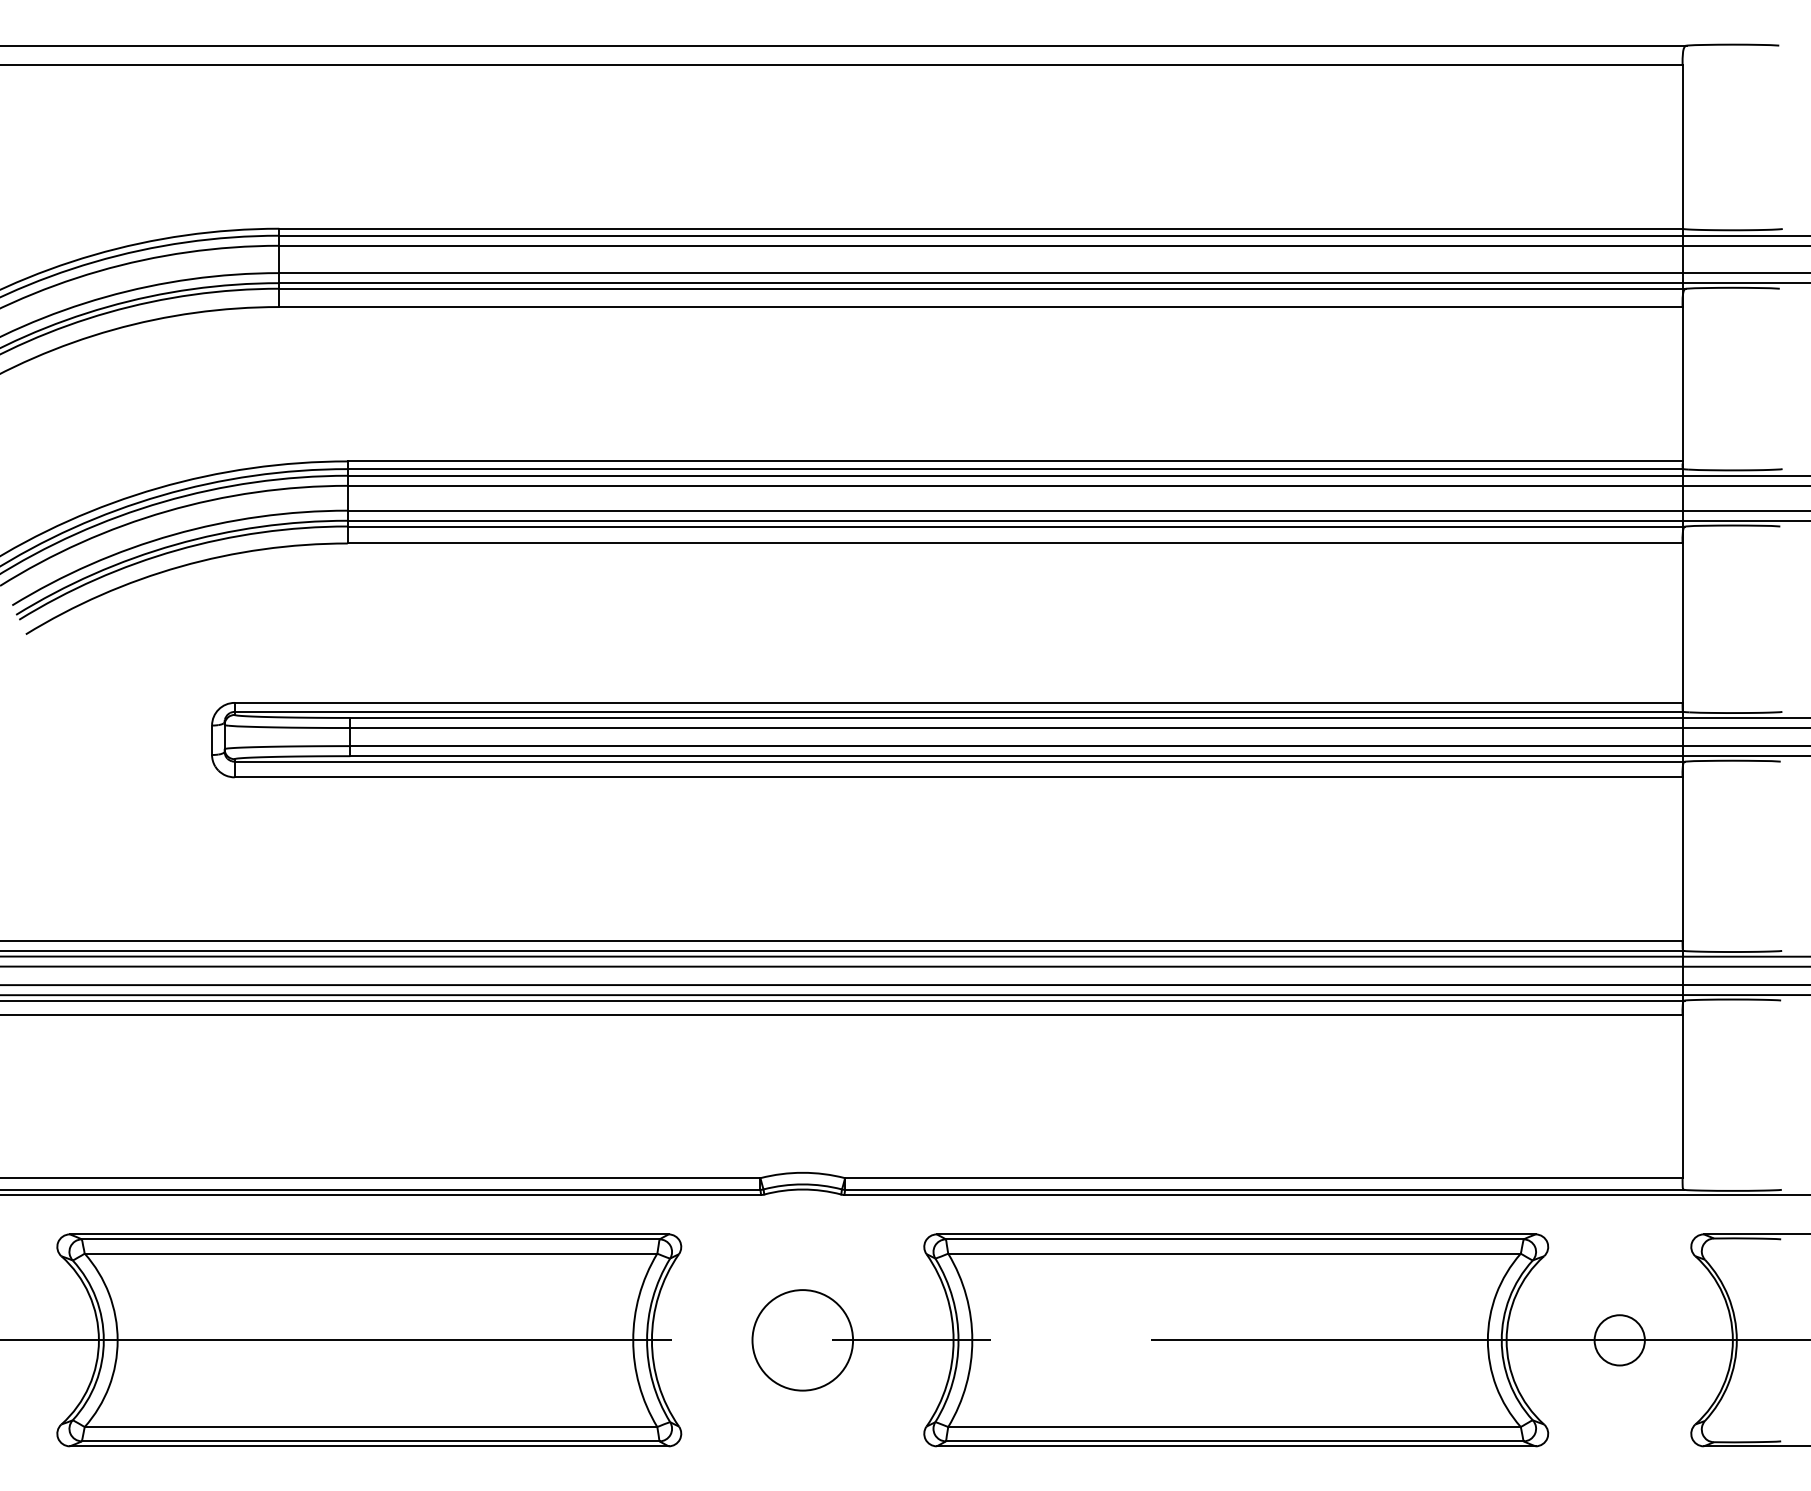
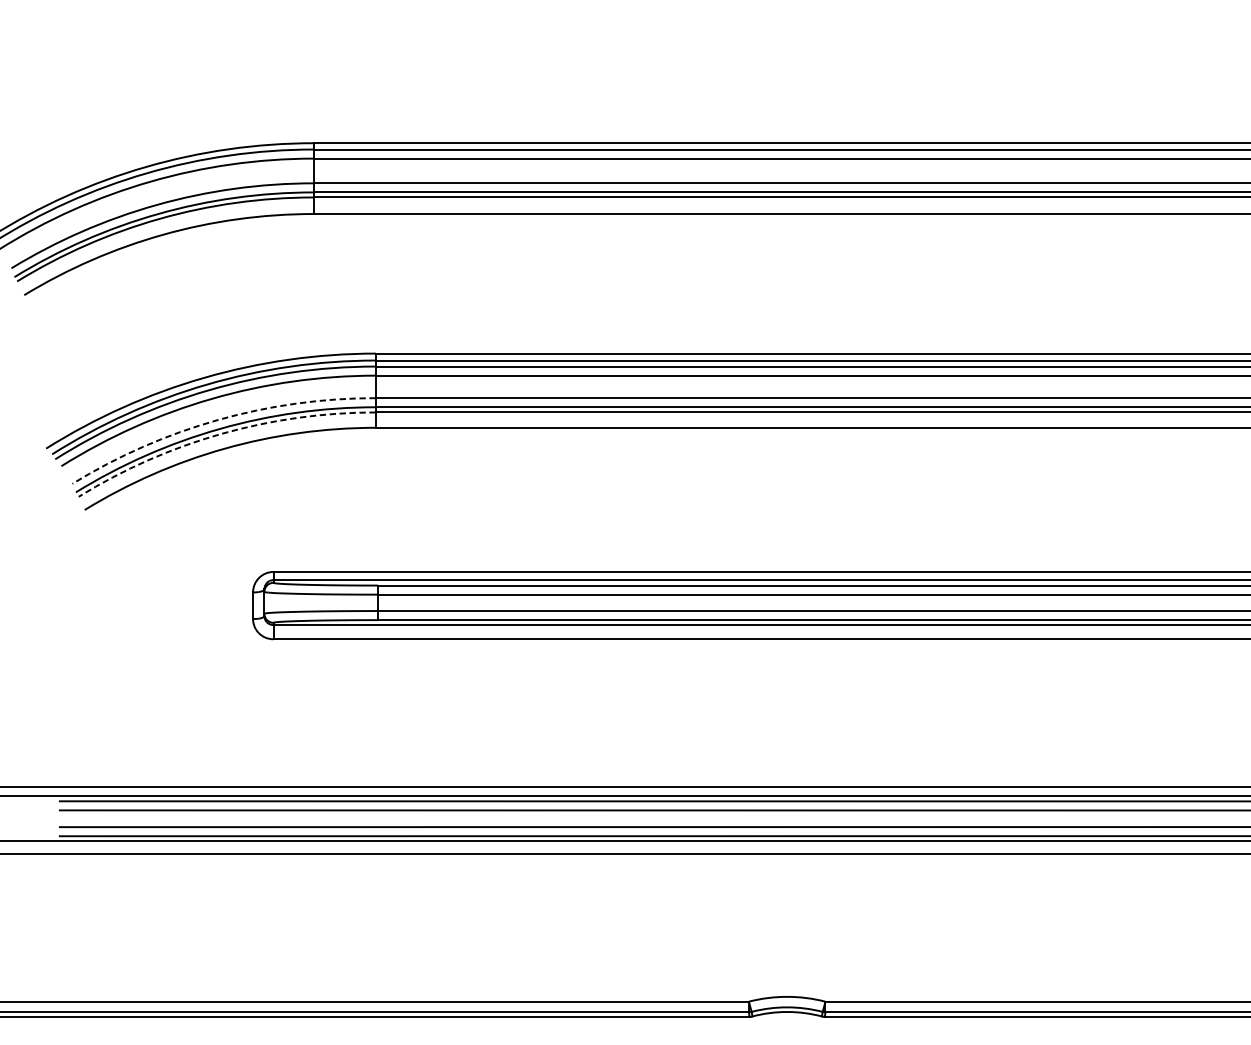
arc: (173, 534) -> (218, 419), solid -> dashed
arc: (176, 550) -> (220, 434), solid -> dashed

